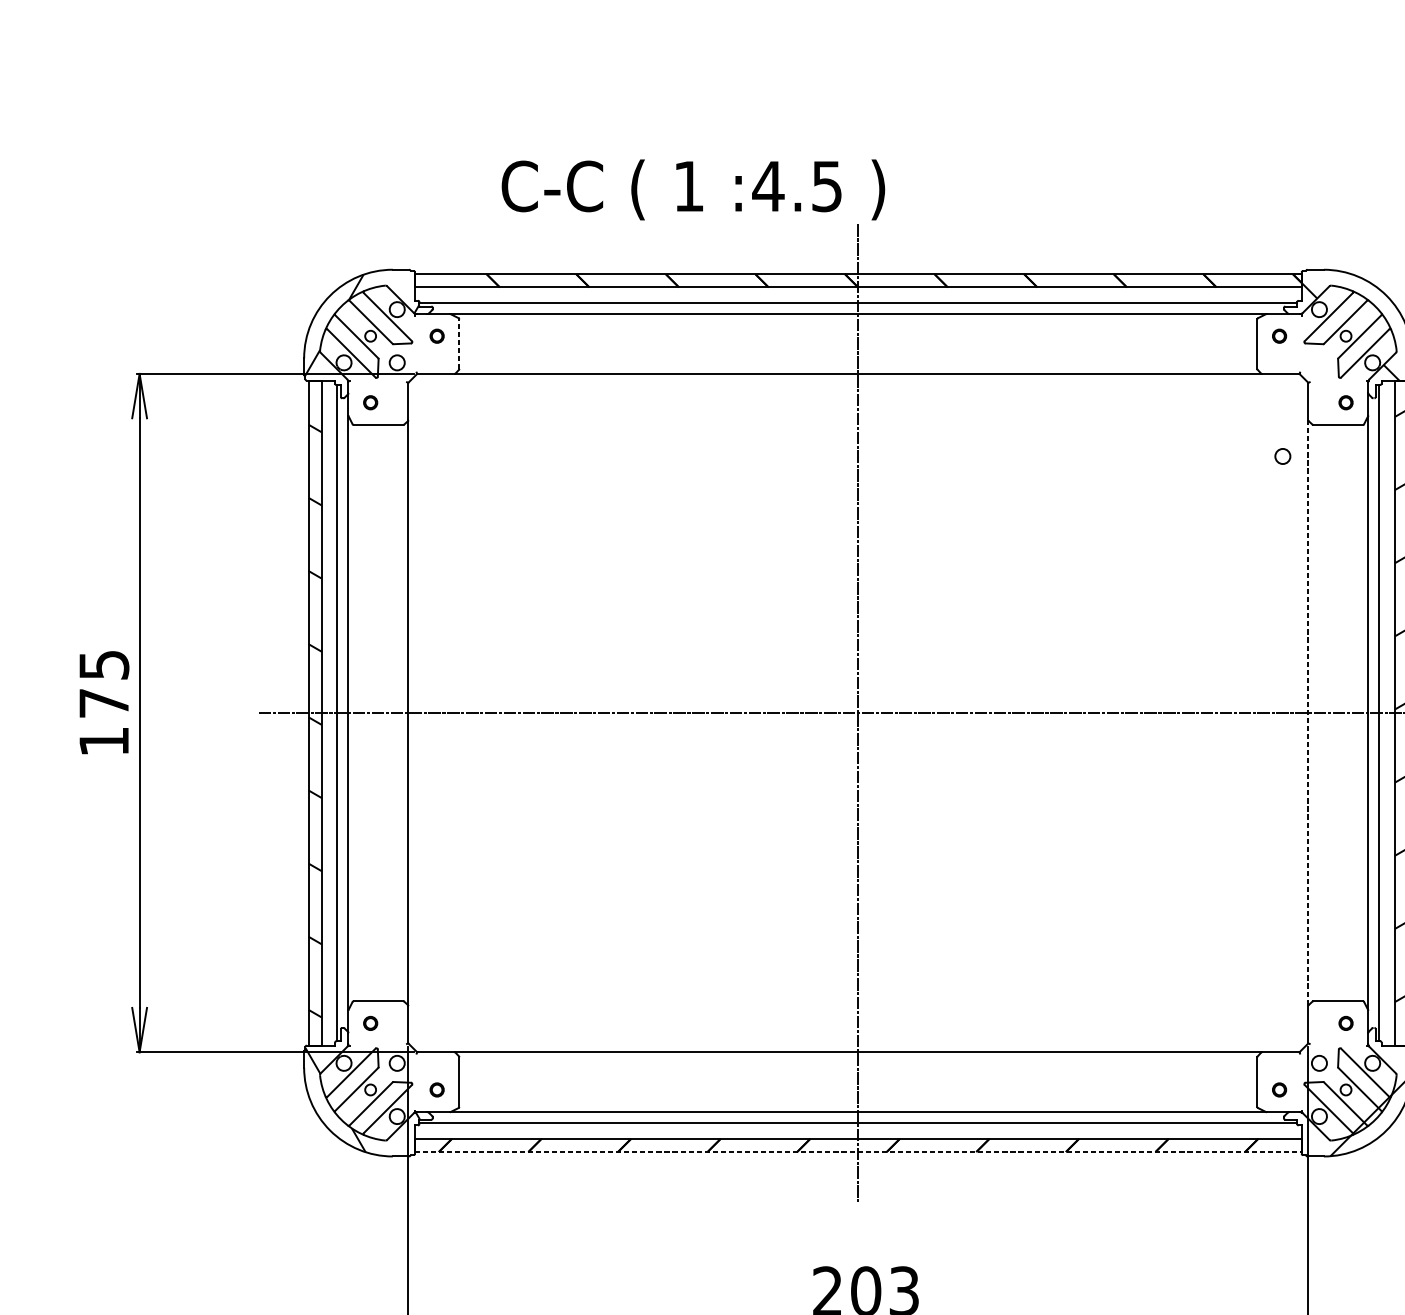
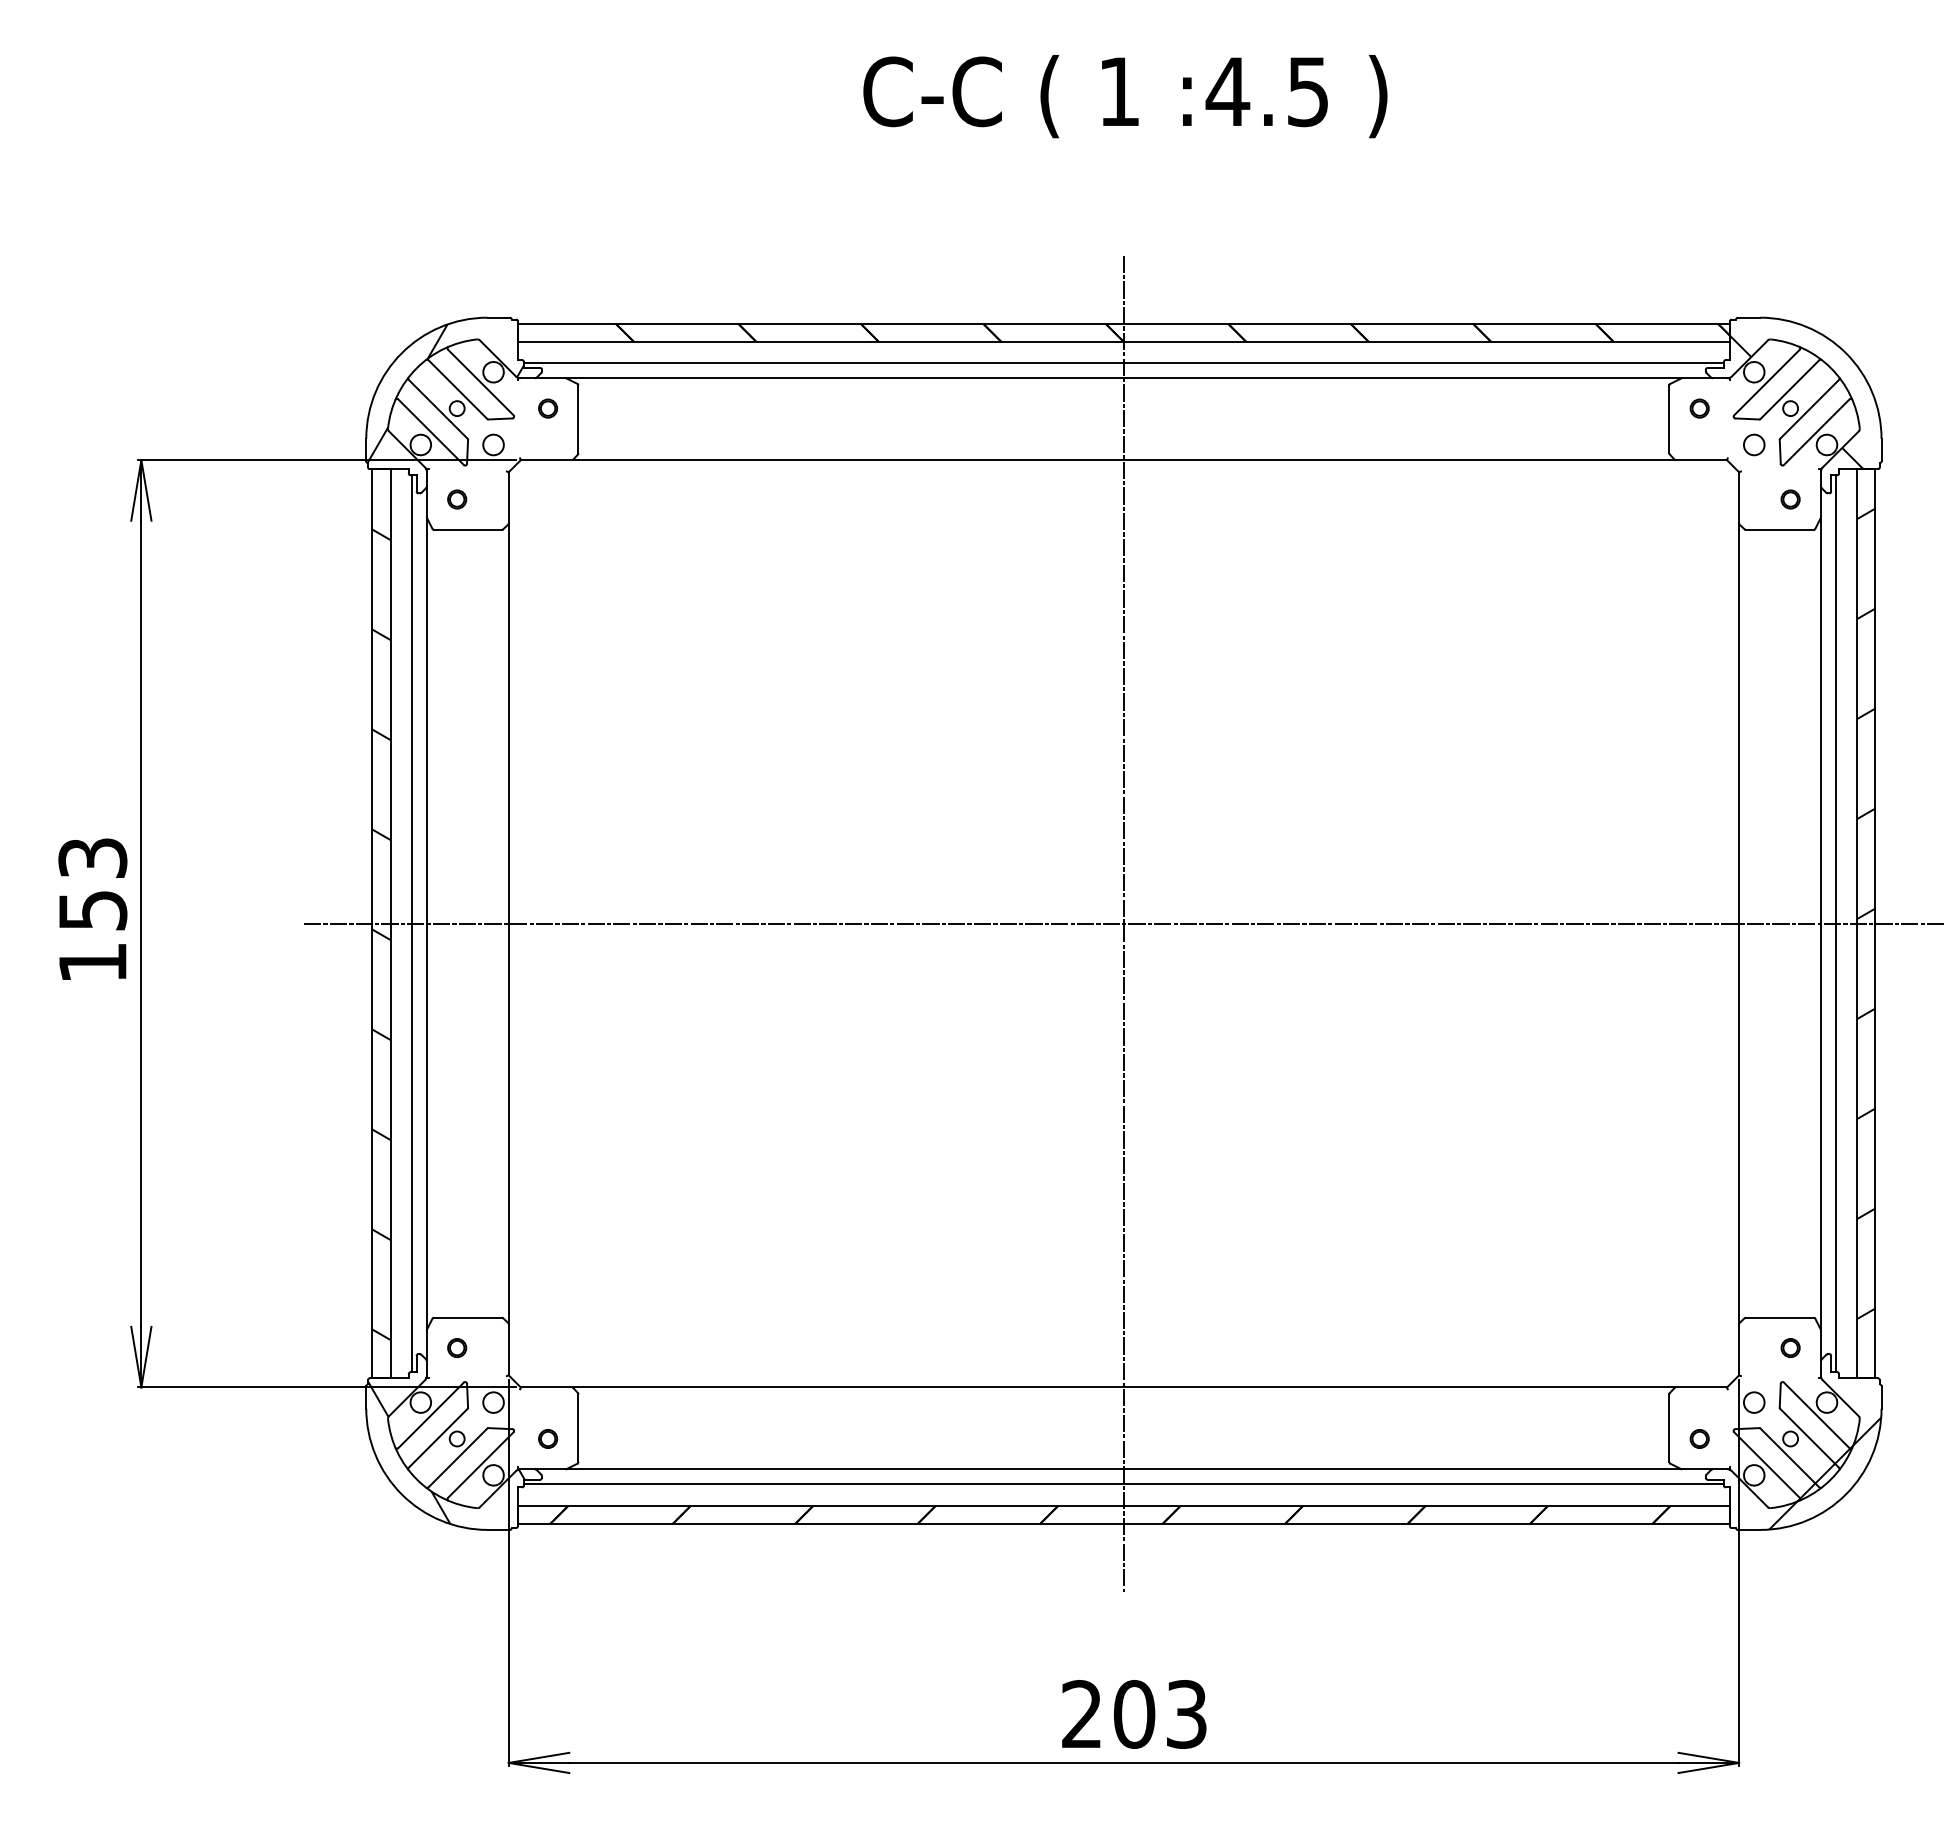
text: (693, 189) -> (1125, 96), moved
line: (459, 344) -> (578, 419), dashed -> solid
circle: (1283, 456) -> (1754, 444), moved
text: (103, 684) -> (92, 884), 175 -> 153
line: (1308, 713) -> (1739, 924), dashed -> solid
line: (858, 1151) -> (1124, 1523), dashed -> solid

